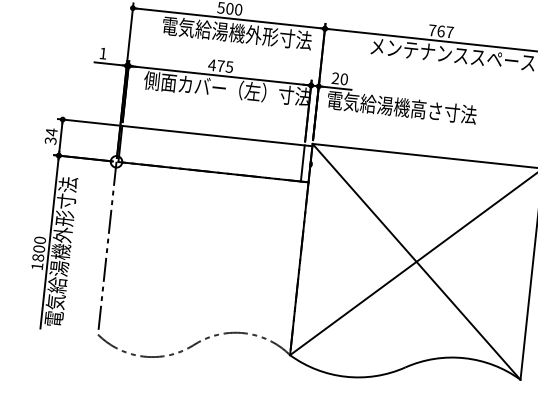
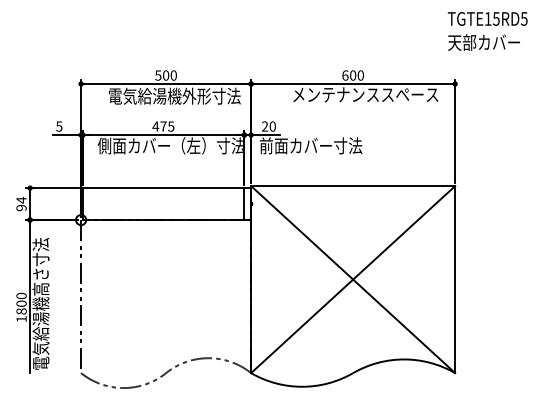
text: (440, 31) -> (352, 75), 767 -> 600
text: (103, 53) -> (59, 126), 1 -> 5
text: (401, 107) -> (325, 145), 電気給湯機高さ寸法 -> 前面カバー寸法
text: (50, 140) -> (21, 207), 34 -> 94
text: (63, 226) -> (40, 281), 電気給湯機外形寸法 -> 電気給湯機高さ寸法

